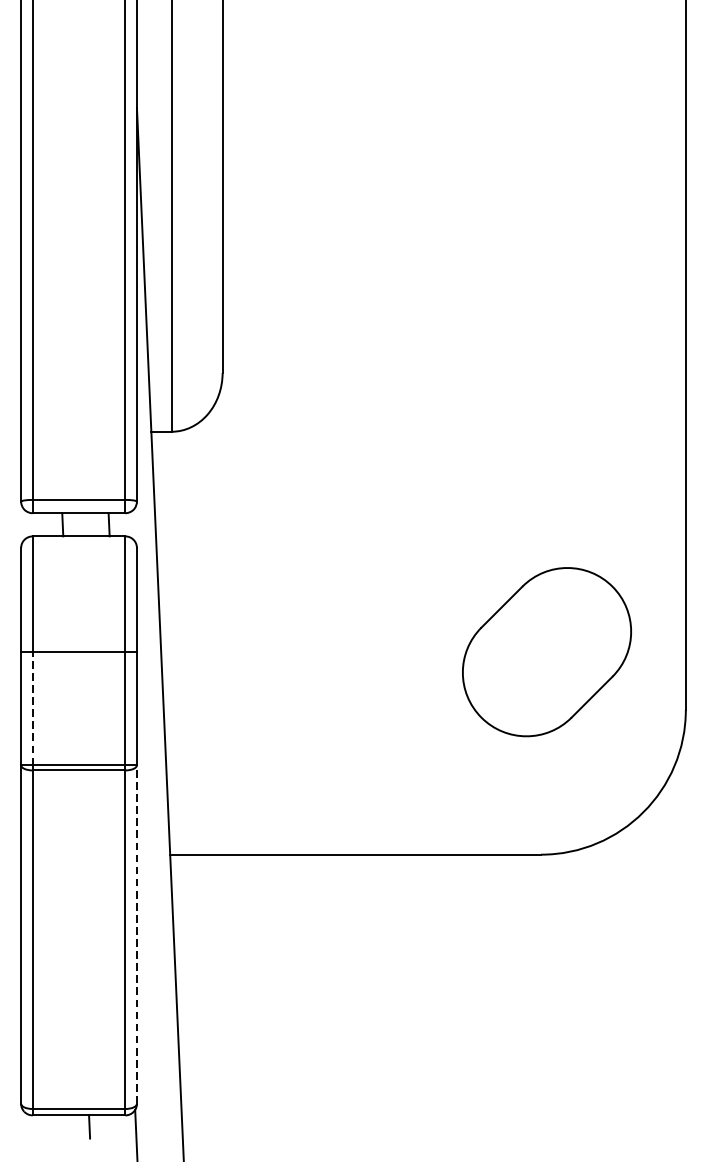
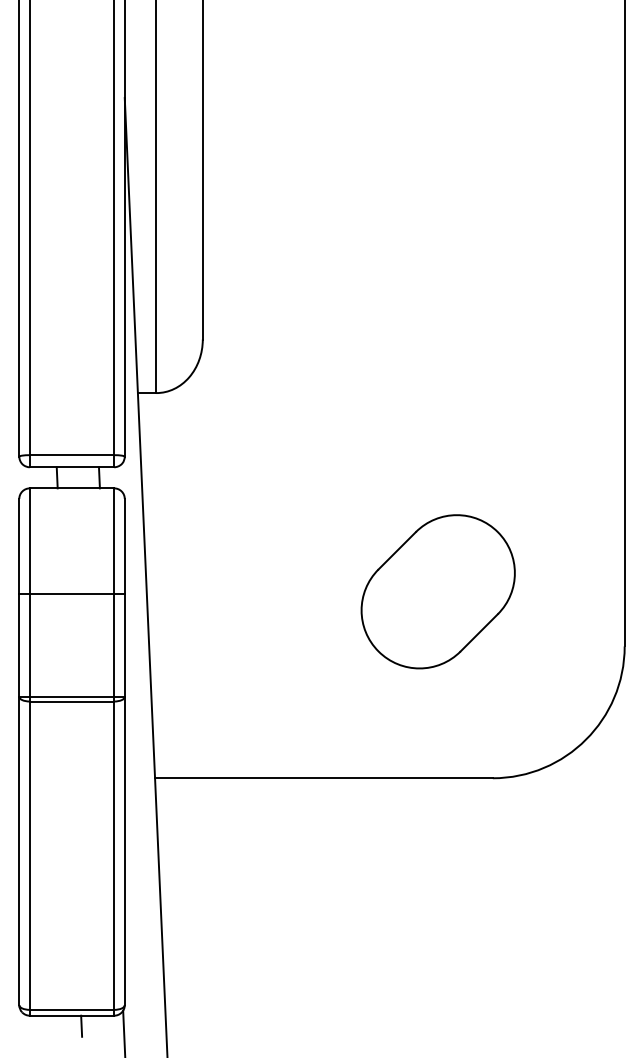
part: (546, 651) -> (437, 591), moved
line: (32, 707) -> (29, 644), dashed -> solid
line: (136, 934) -> (124, 850), dashed -> solid

